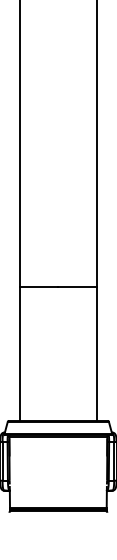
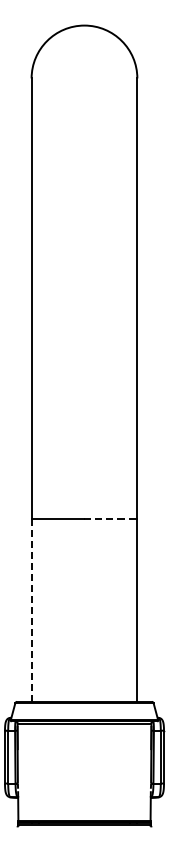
line: (78, 287) -> (111, 519), solid -> dashed
line: (19, 354) -> (31, 610), solid -> dashed

